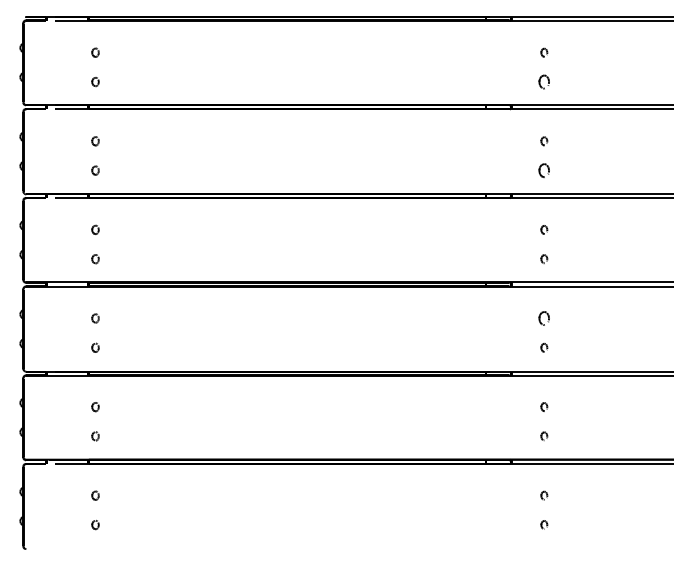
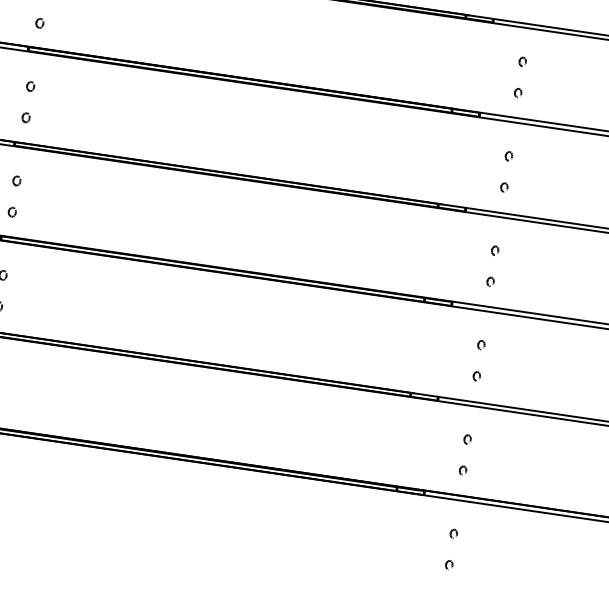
part: (544, 81) -> (518, 92), size x0.62
part: (544, 170) -> (504, 187), size x0.62
part: (544, 318) -> (481, 345), size x0.62

